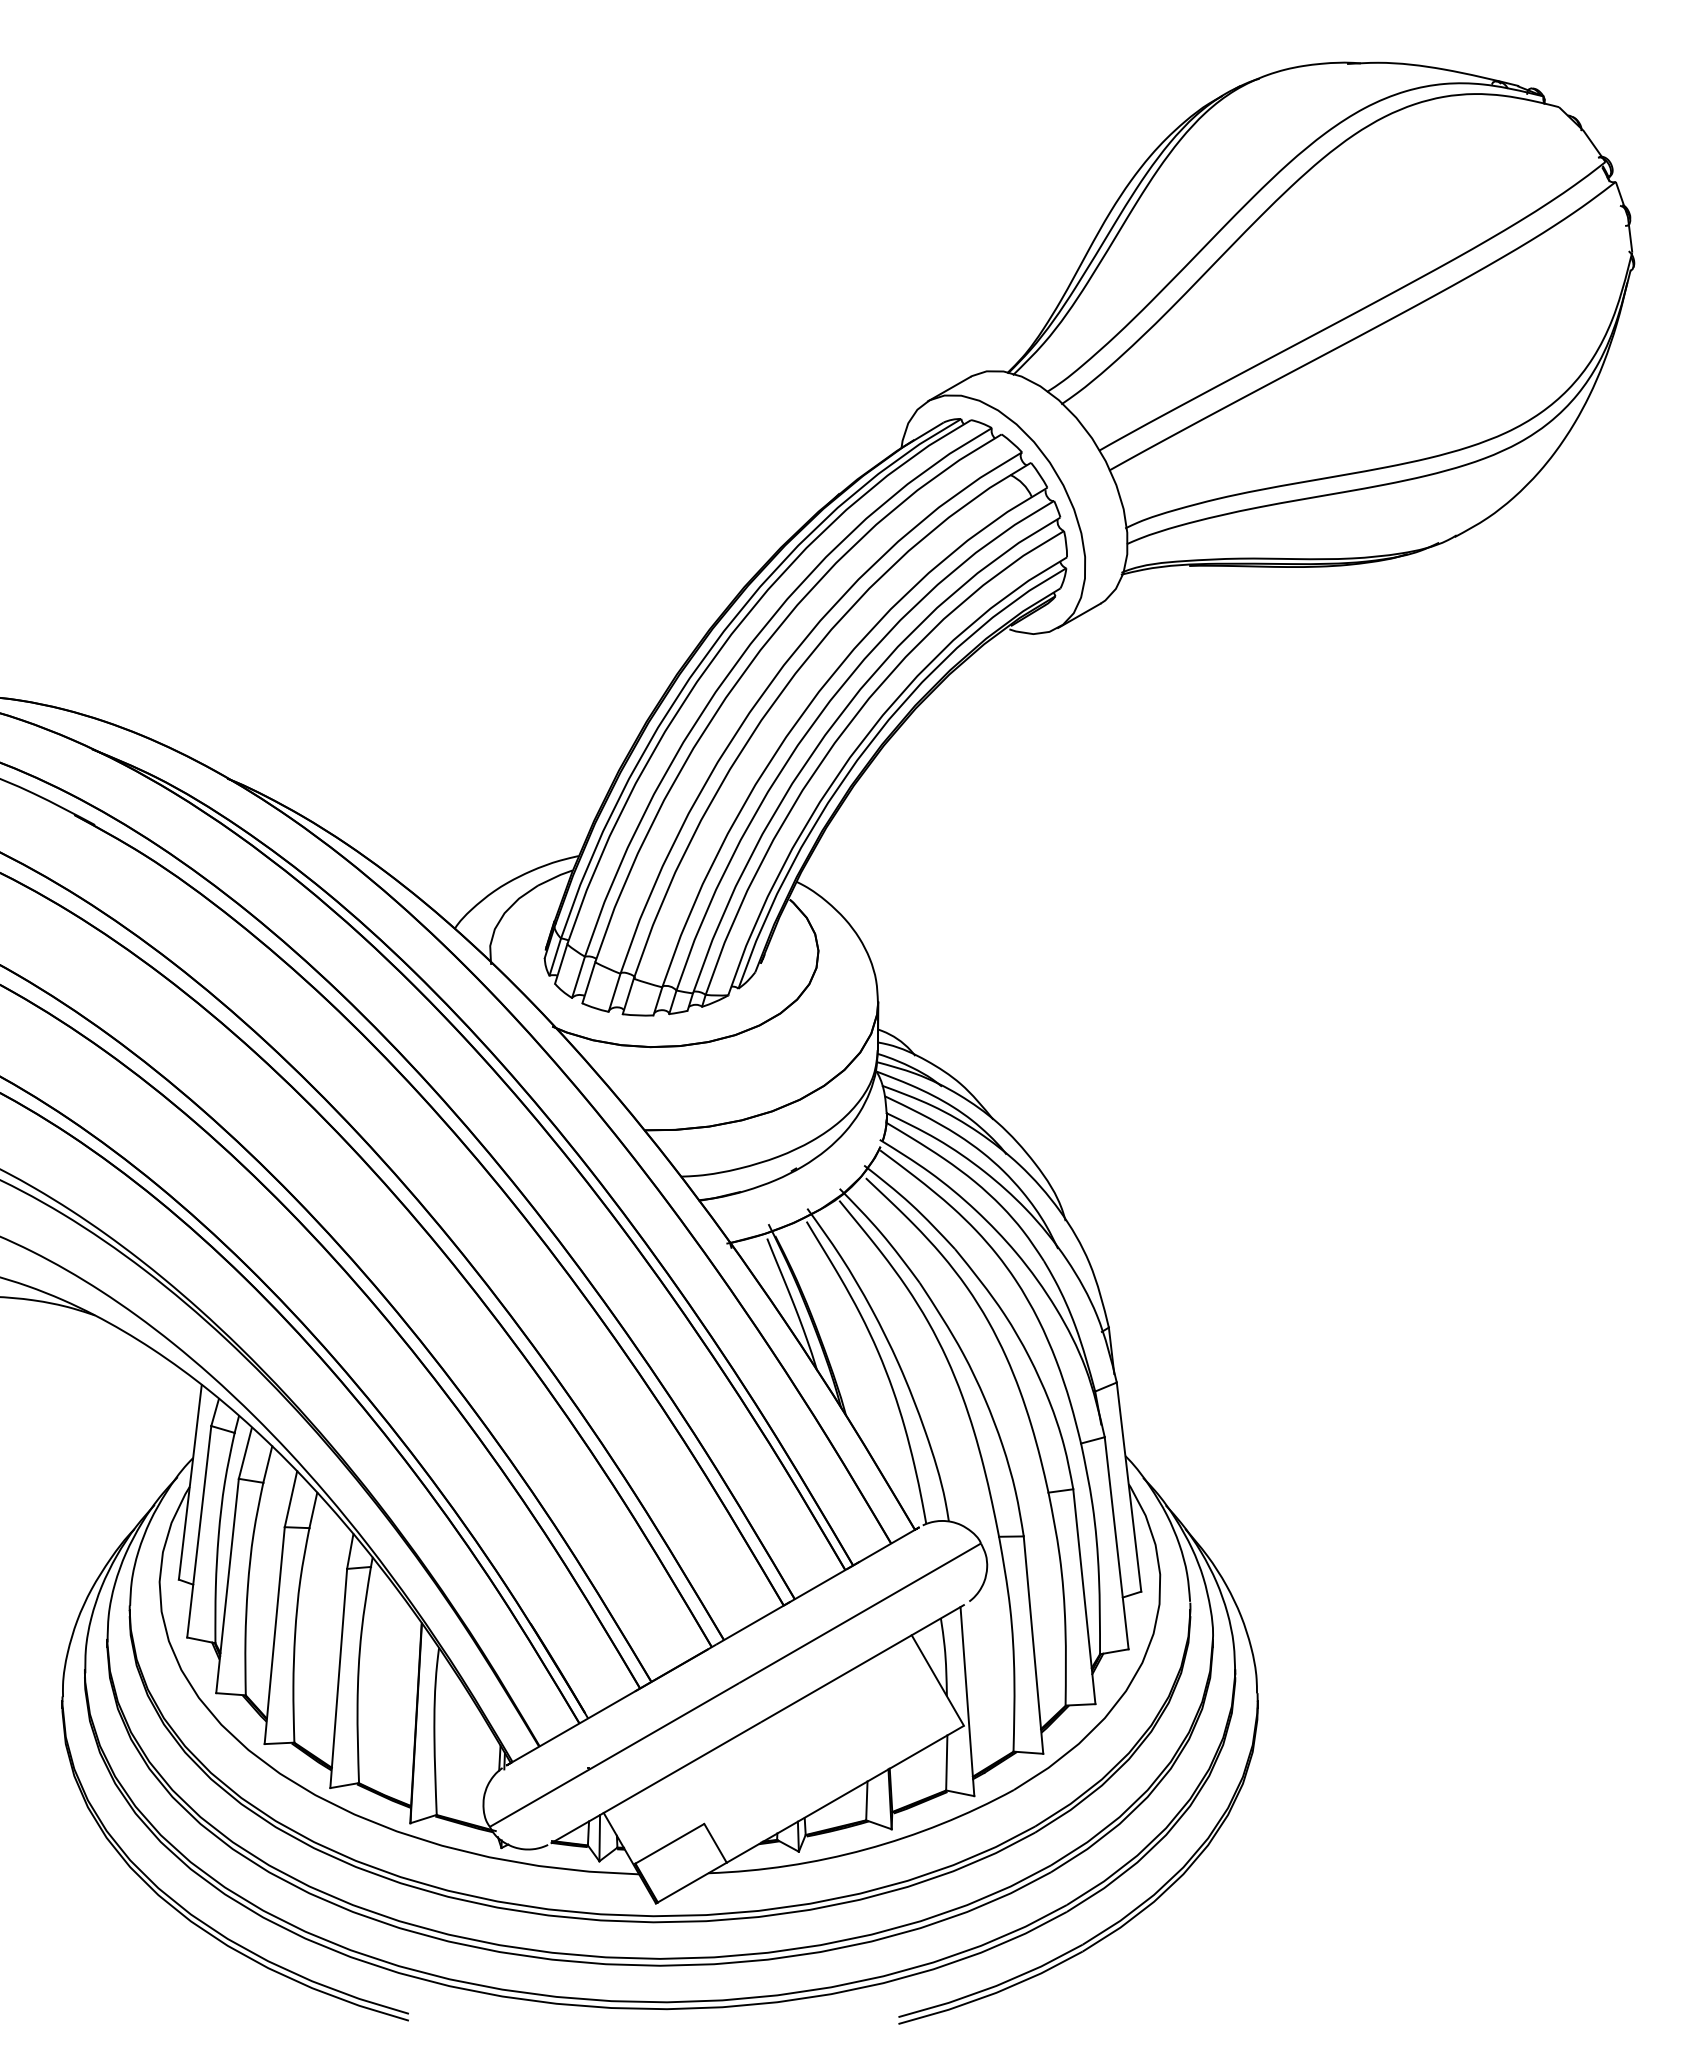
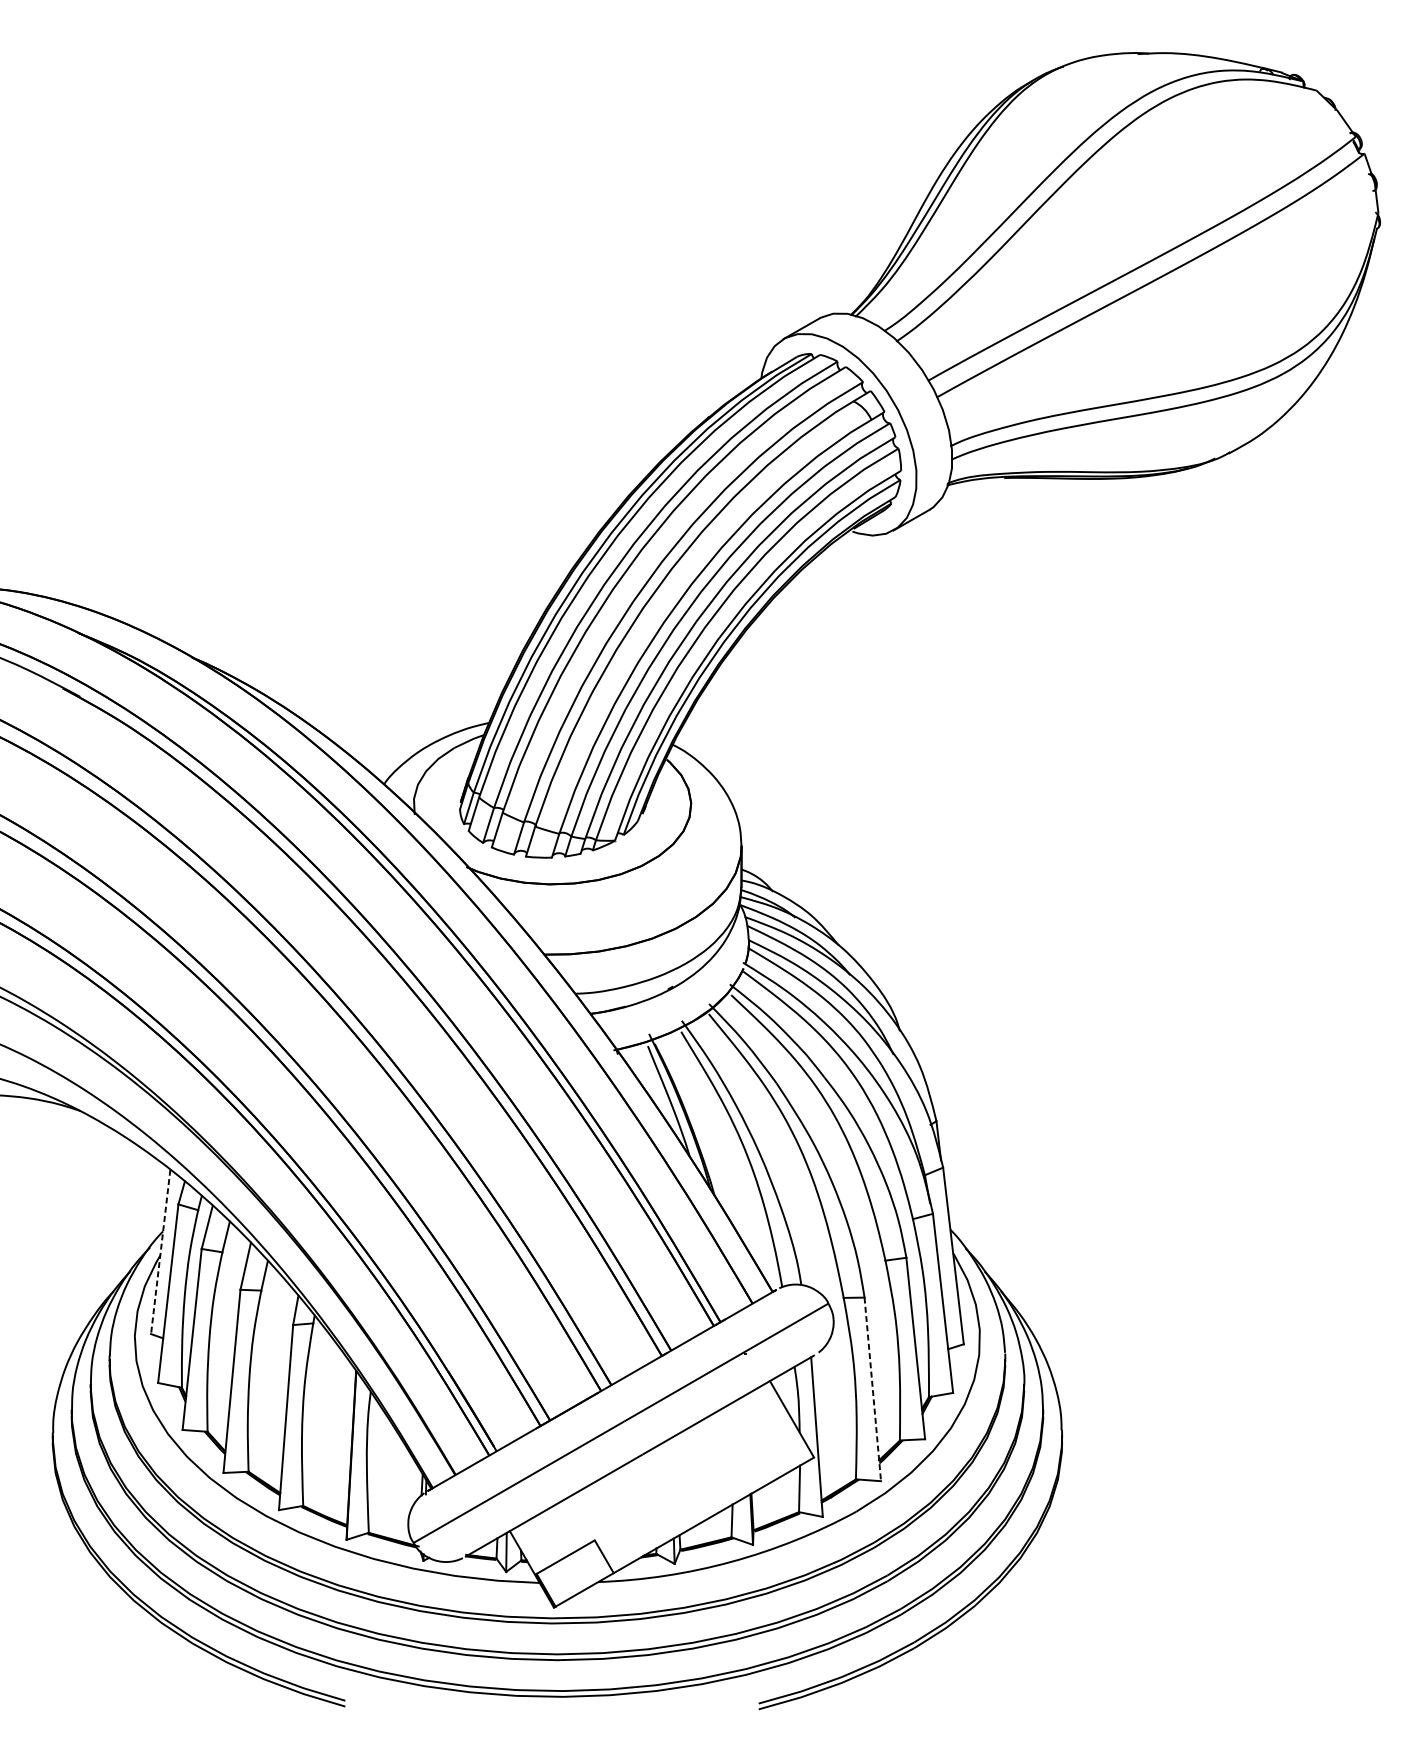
line: (190, 1482) -> (160, 1252), solid -> dashed
line: (1033, 1645) -> (872, 1389), solid -> dashed

